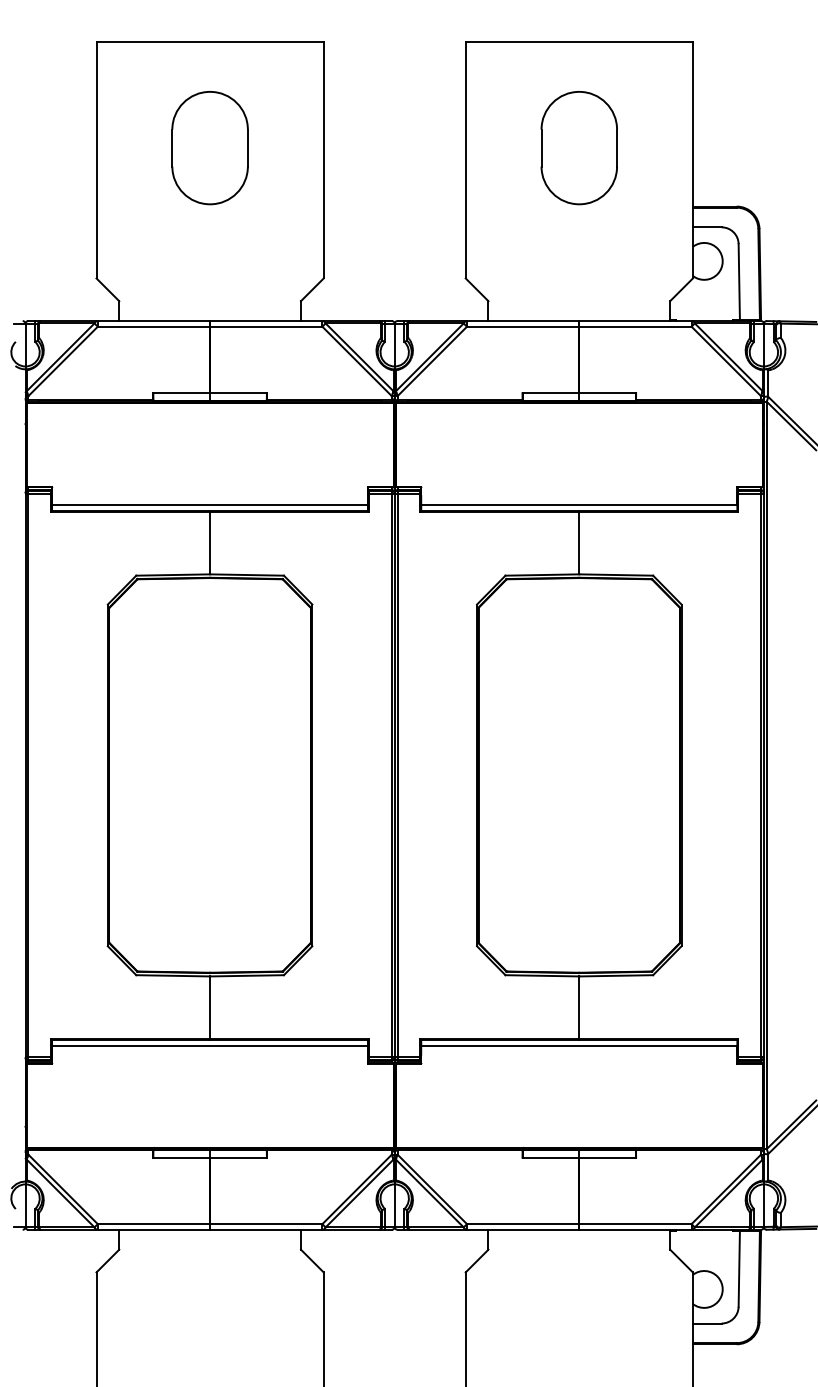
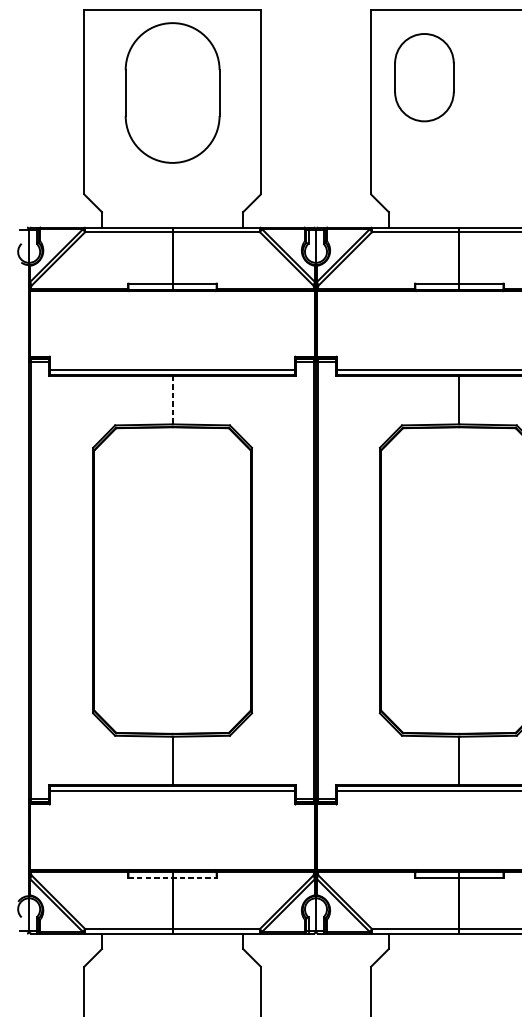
part: (209, 148) -> (172, 93), size x1.6
part: (578, 148) -> (423, 77), moved
line: (210, 543) -> (172, 400), solid -> dashed
line: (210, 1157) -> (172, 877), solid -> dashed

